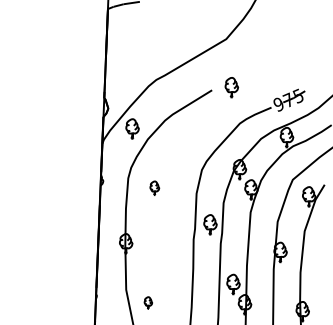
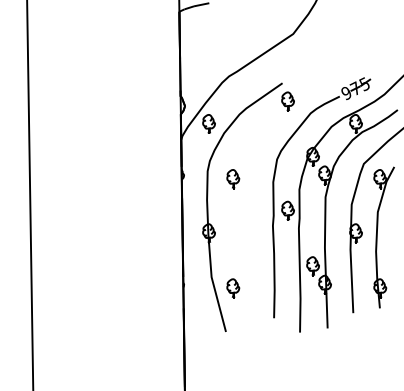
part: (231, 87) -> (287, 101), moved
part: (154, 188) -> (233, 179), size x1.43
part: (148, 303) -> (233, 288), size x1.67

